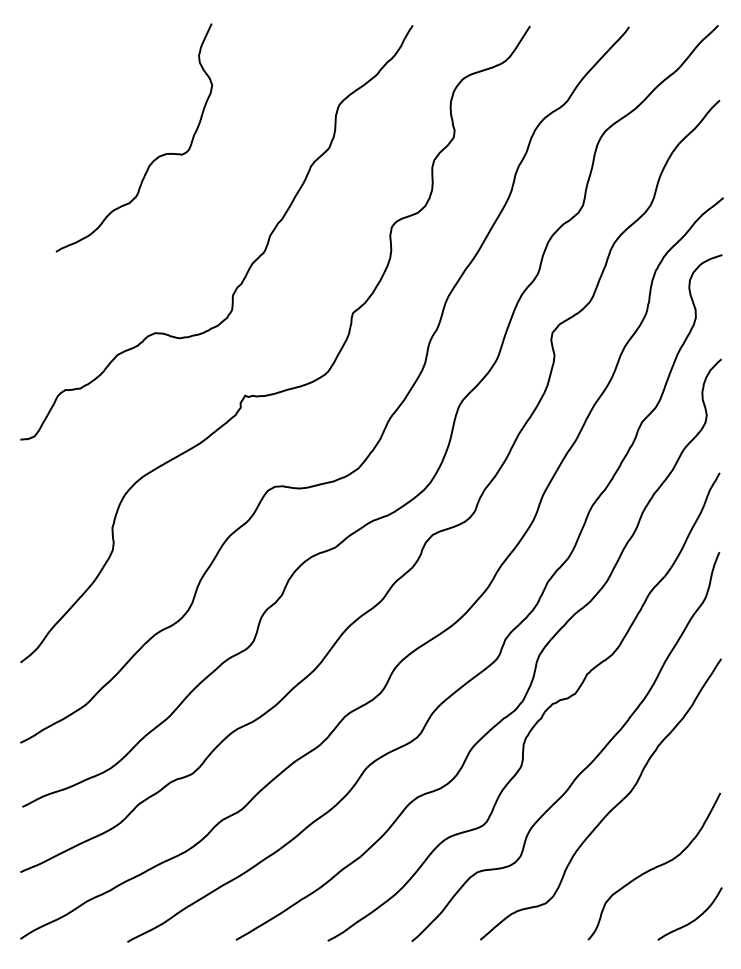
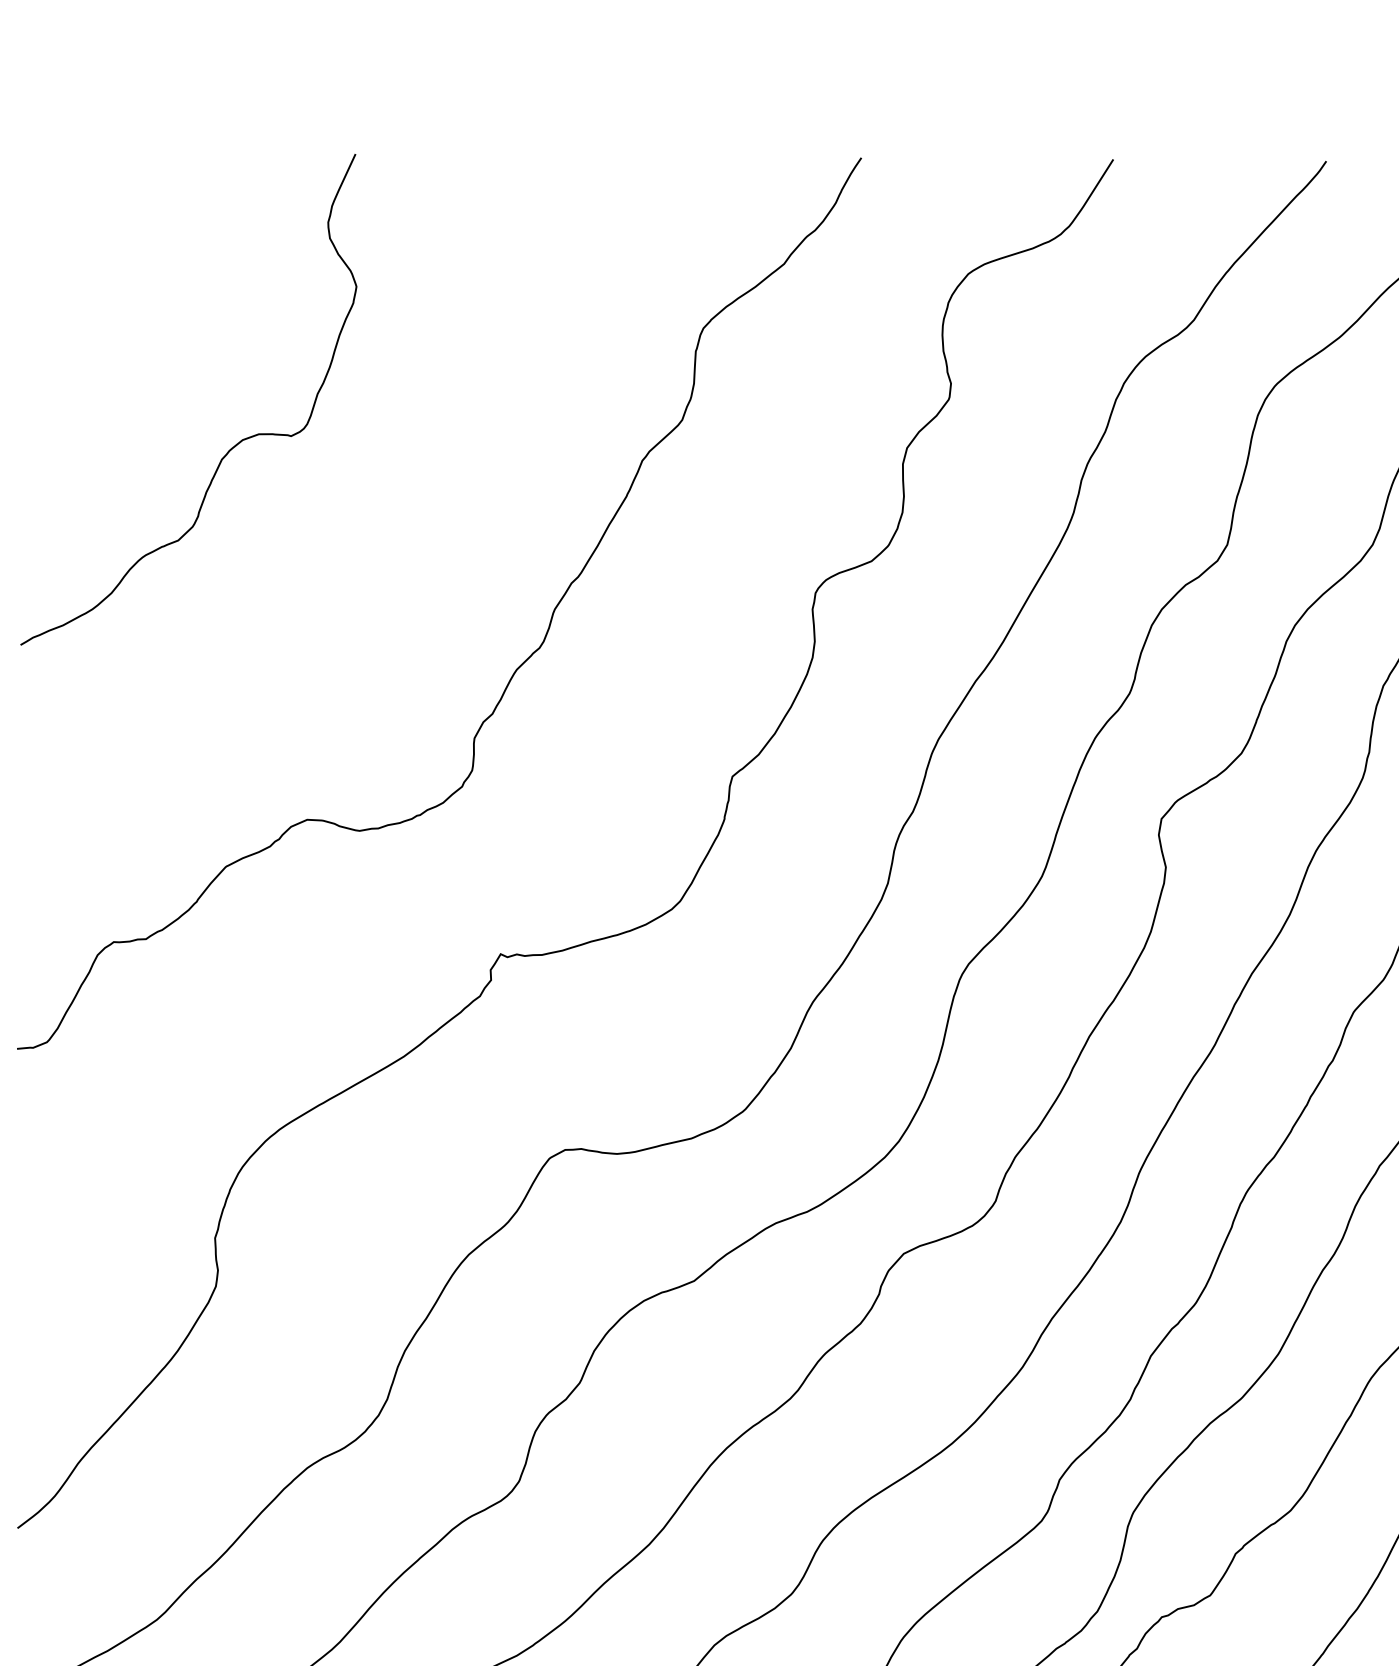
curve: (152, 160) -> (228, 448), moved

